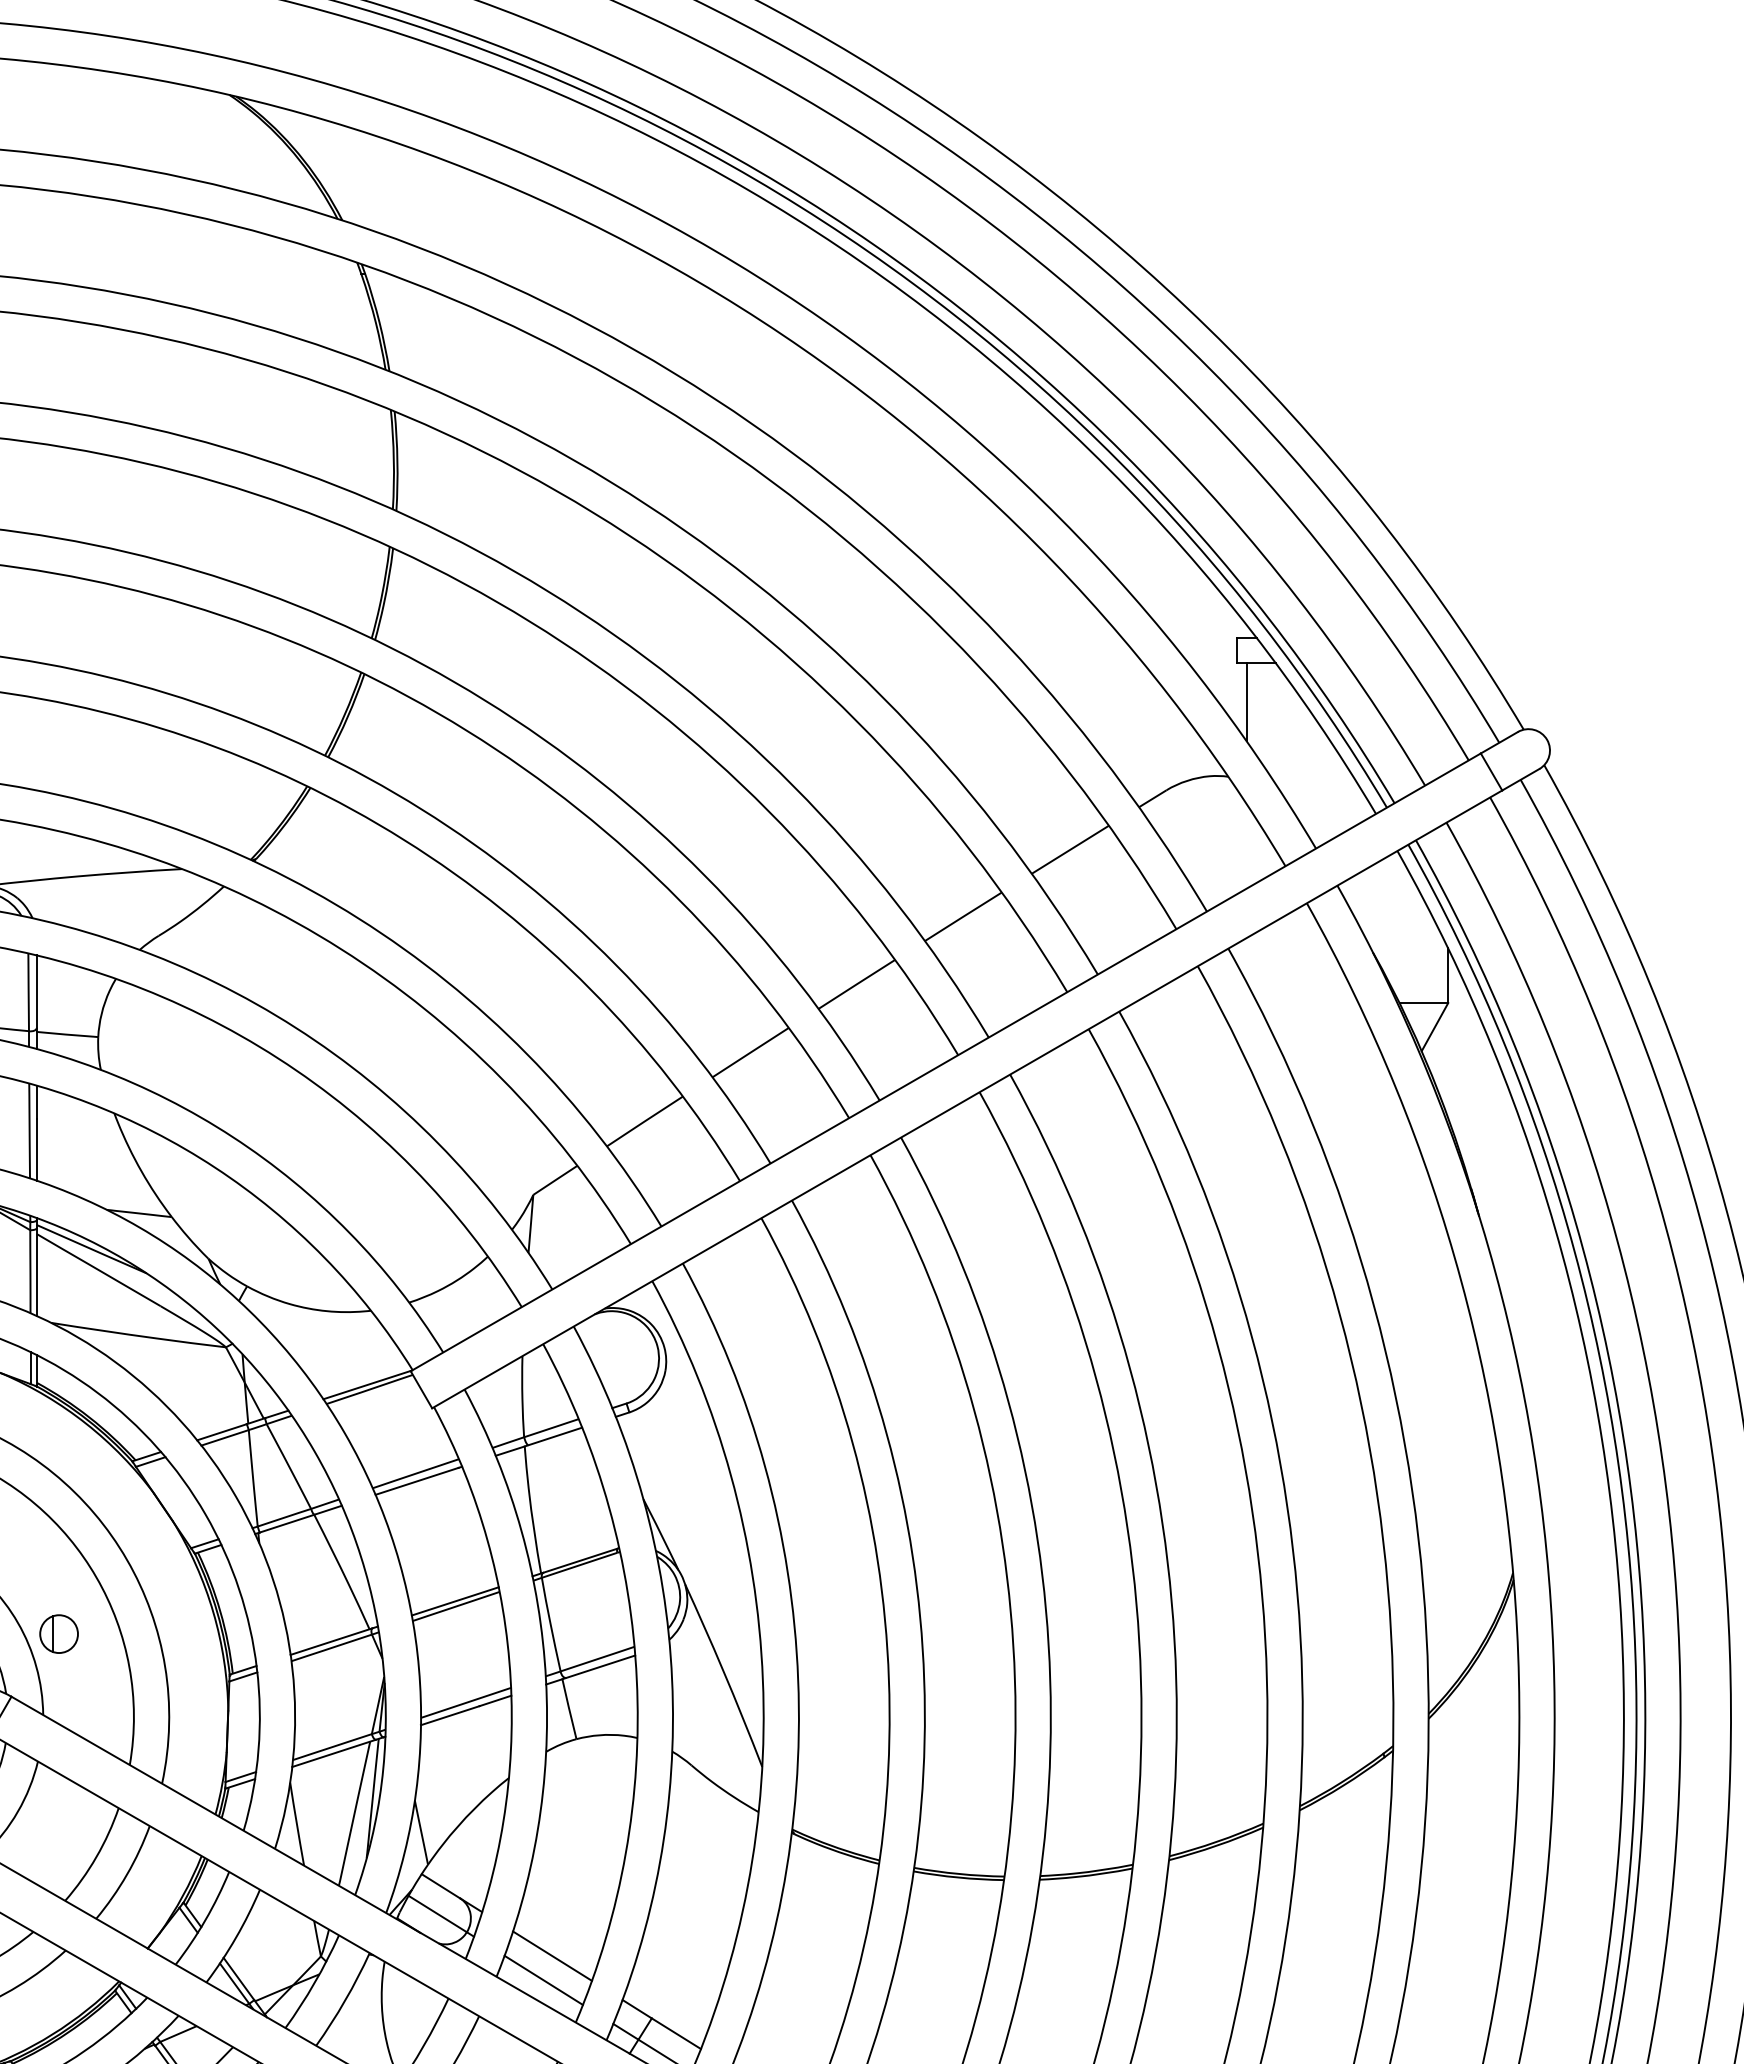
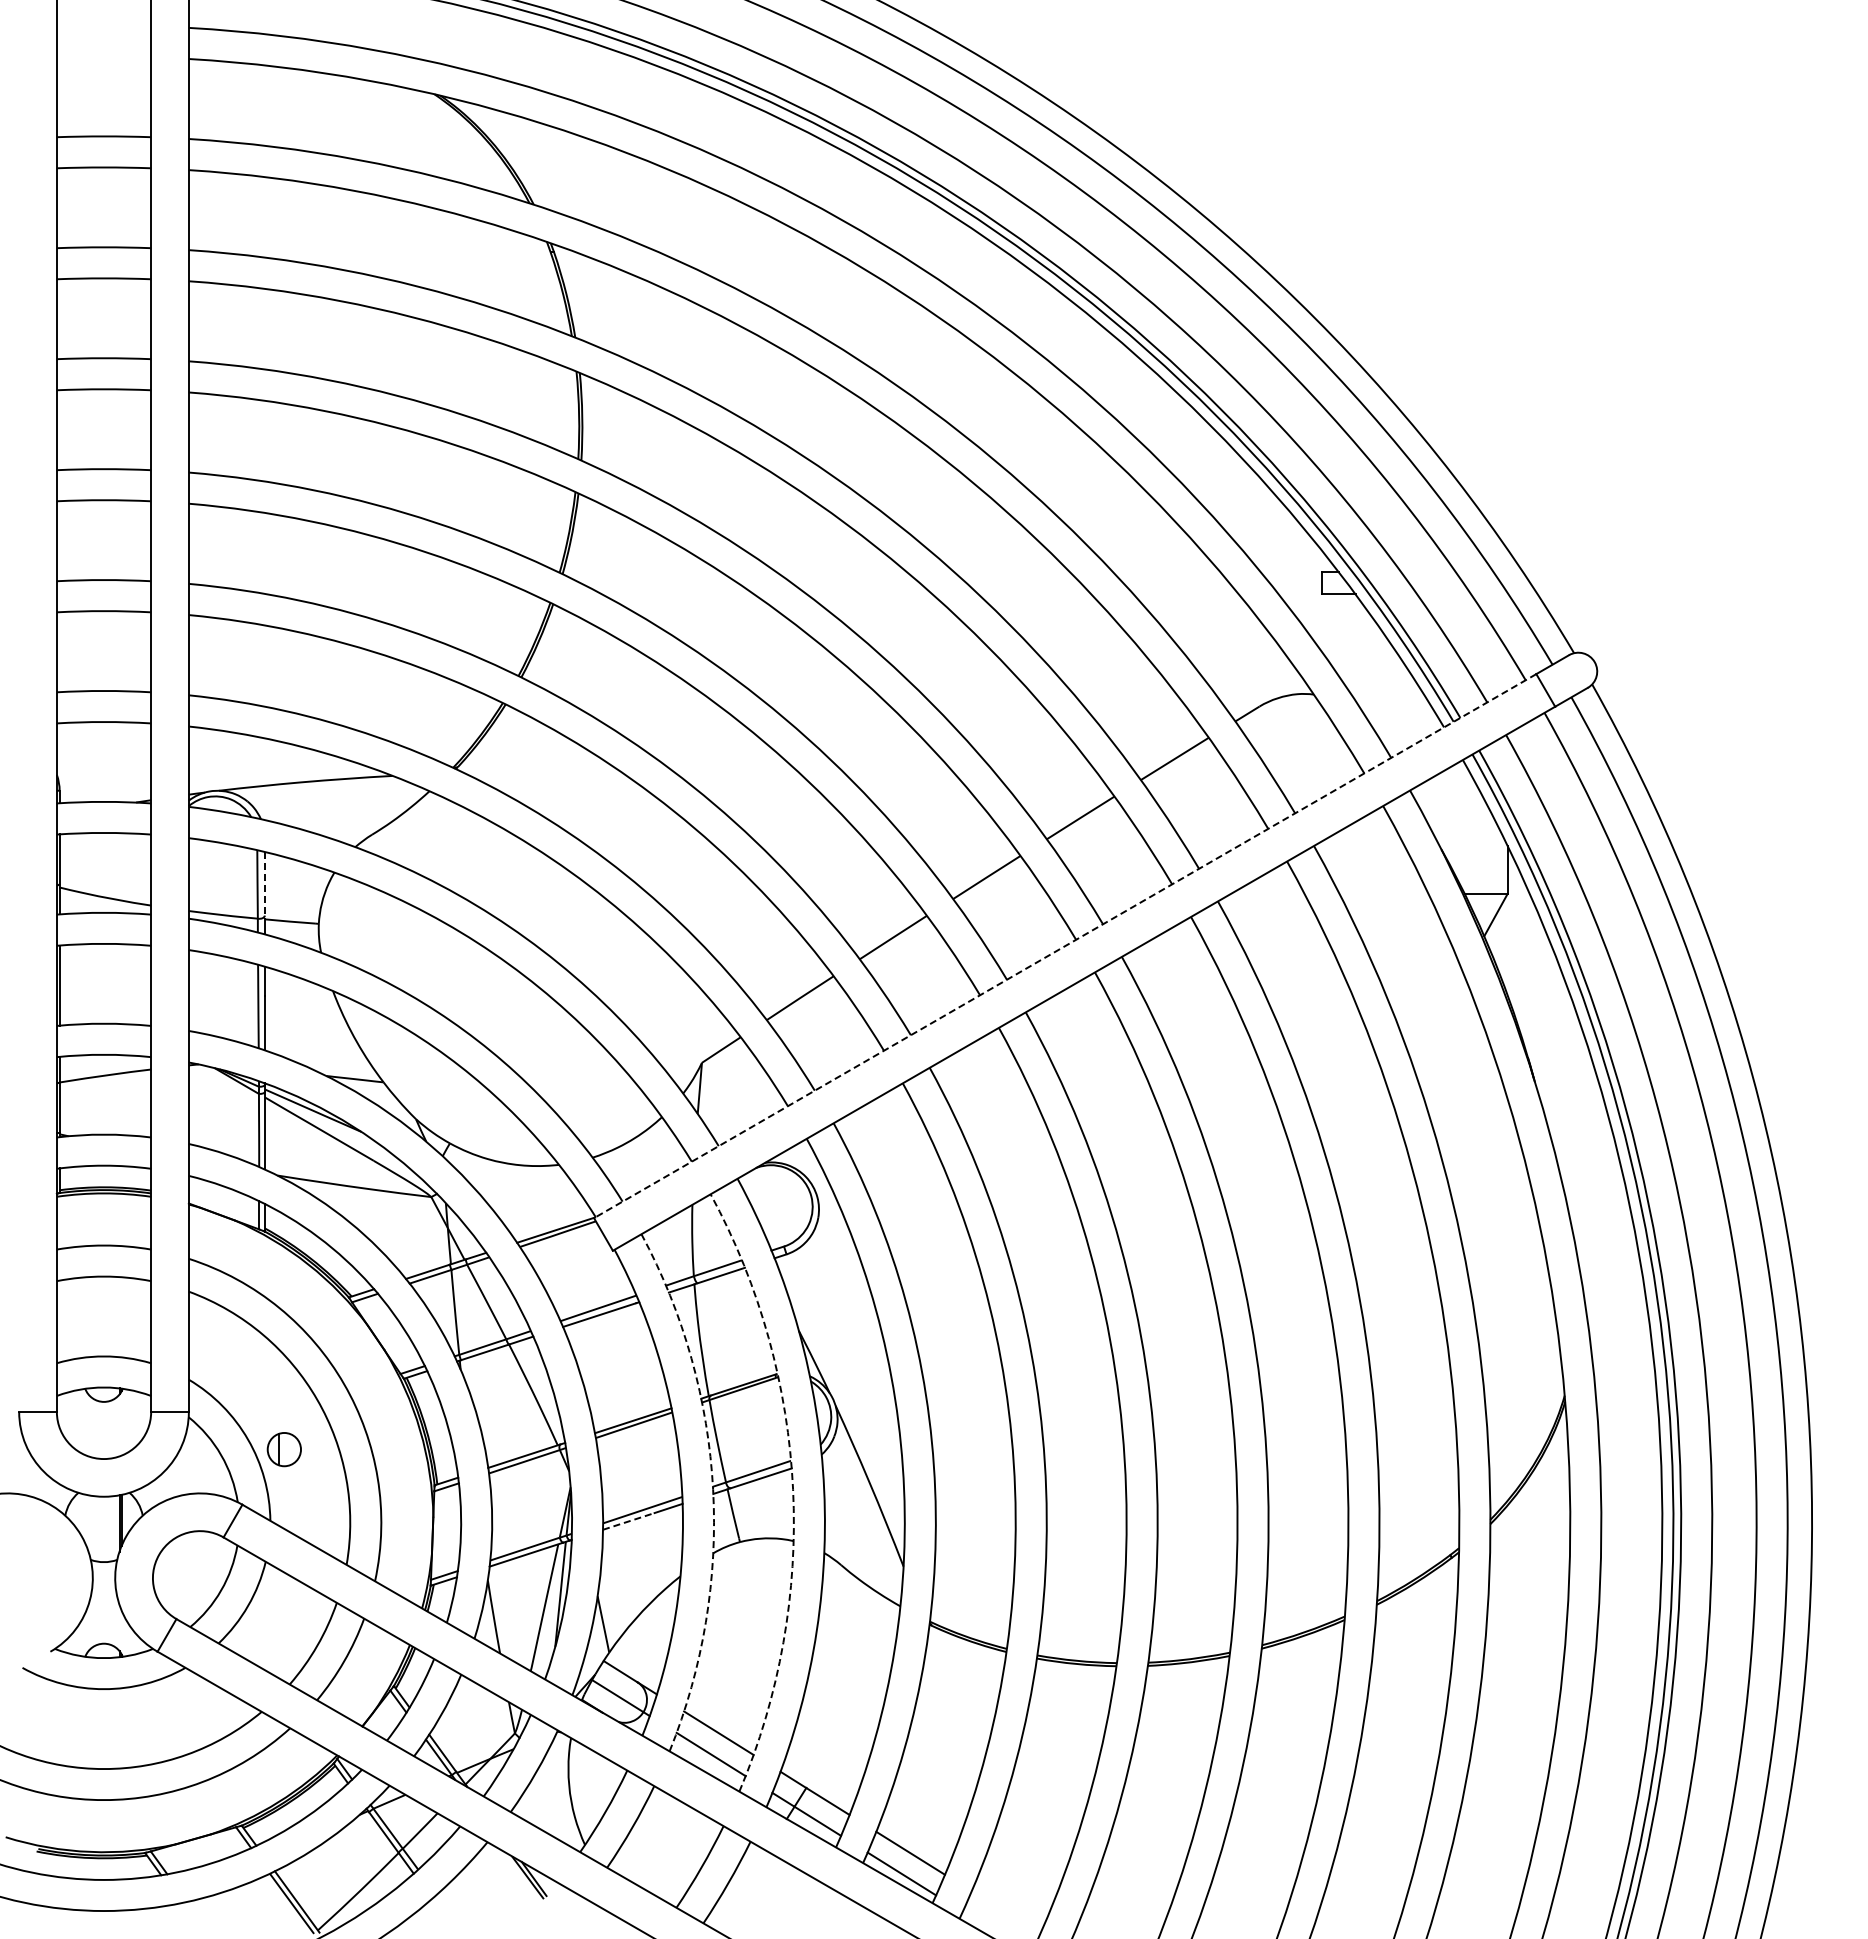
line: (1247, 701) -> (1330, 628), removed
line: (36, 993) -> (264, 885), solid -> dashed
line: (945, 1062) -> (1064, 946), solid -> dashed
arc: (546, 1679) -> (713, 1489), solid -> dashed
arc: (637, 1679) -> (793, 1489), solid -> dashed
line: (451, 1715) -> (629, 1521), solid -> dashed

